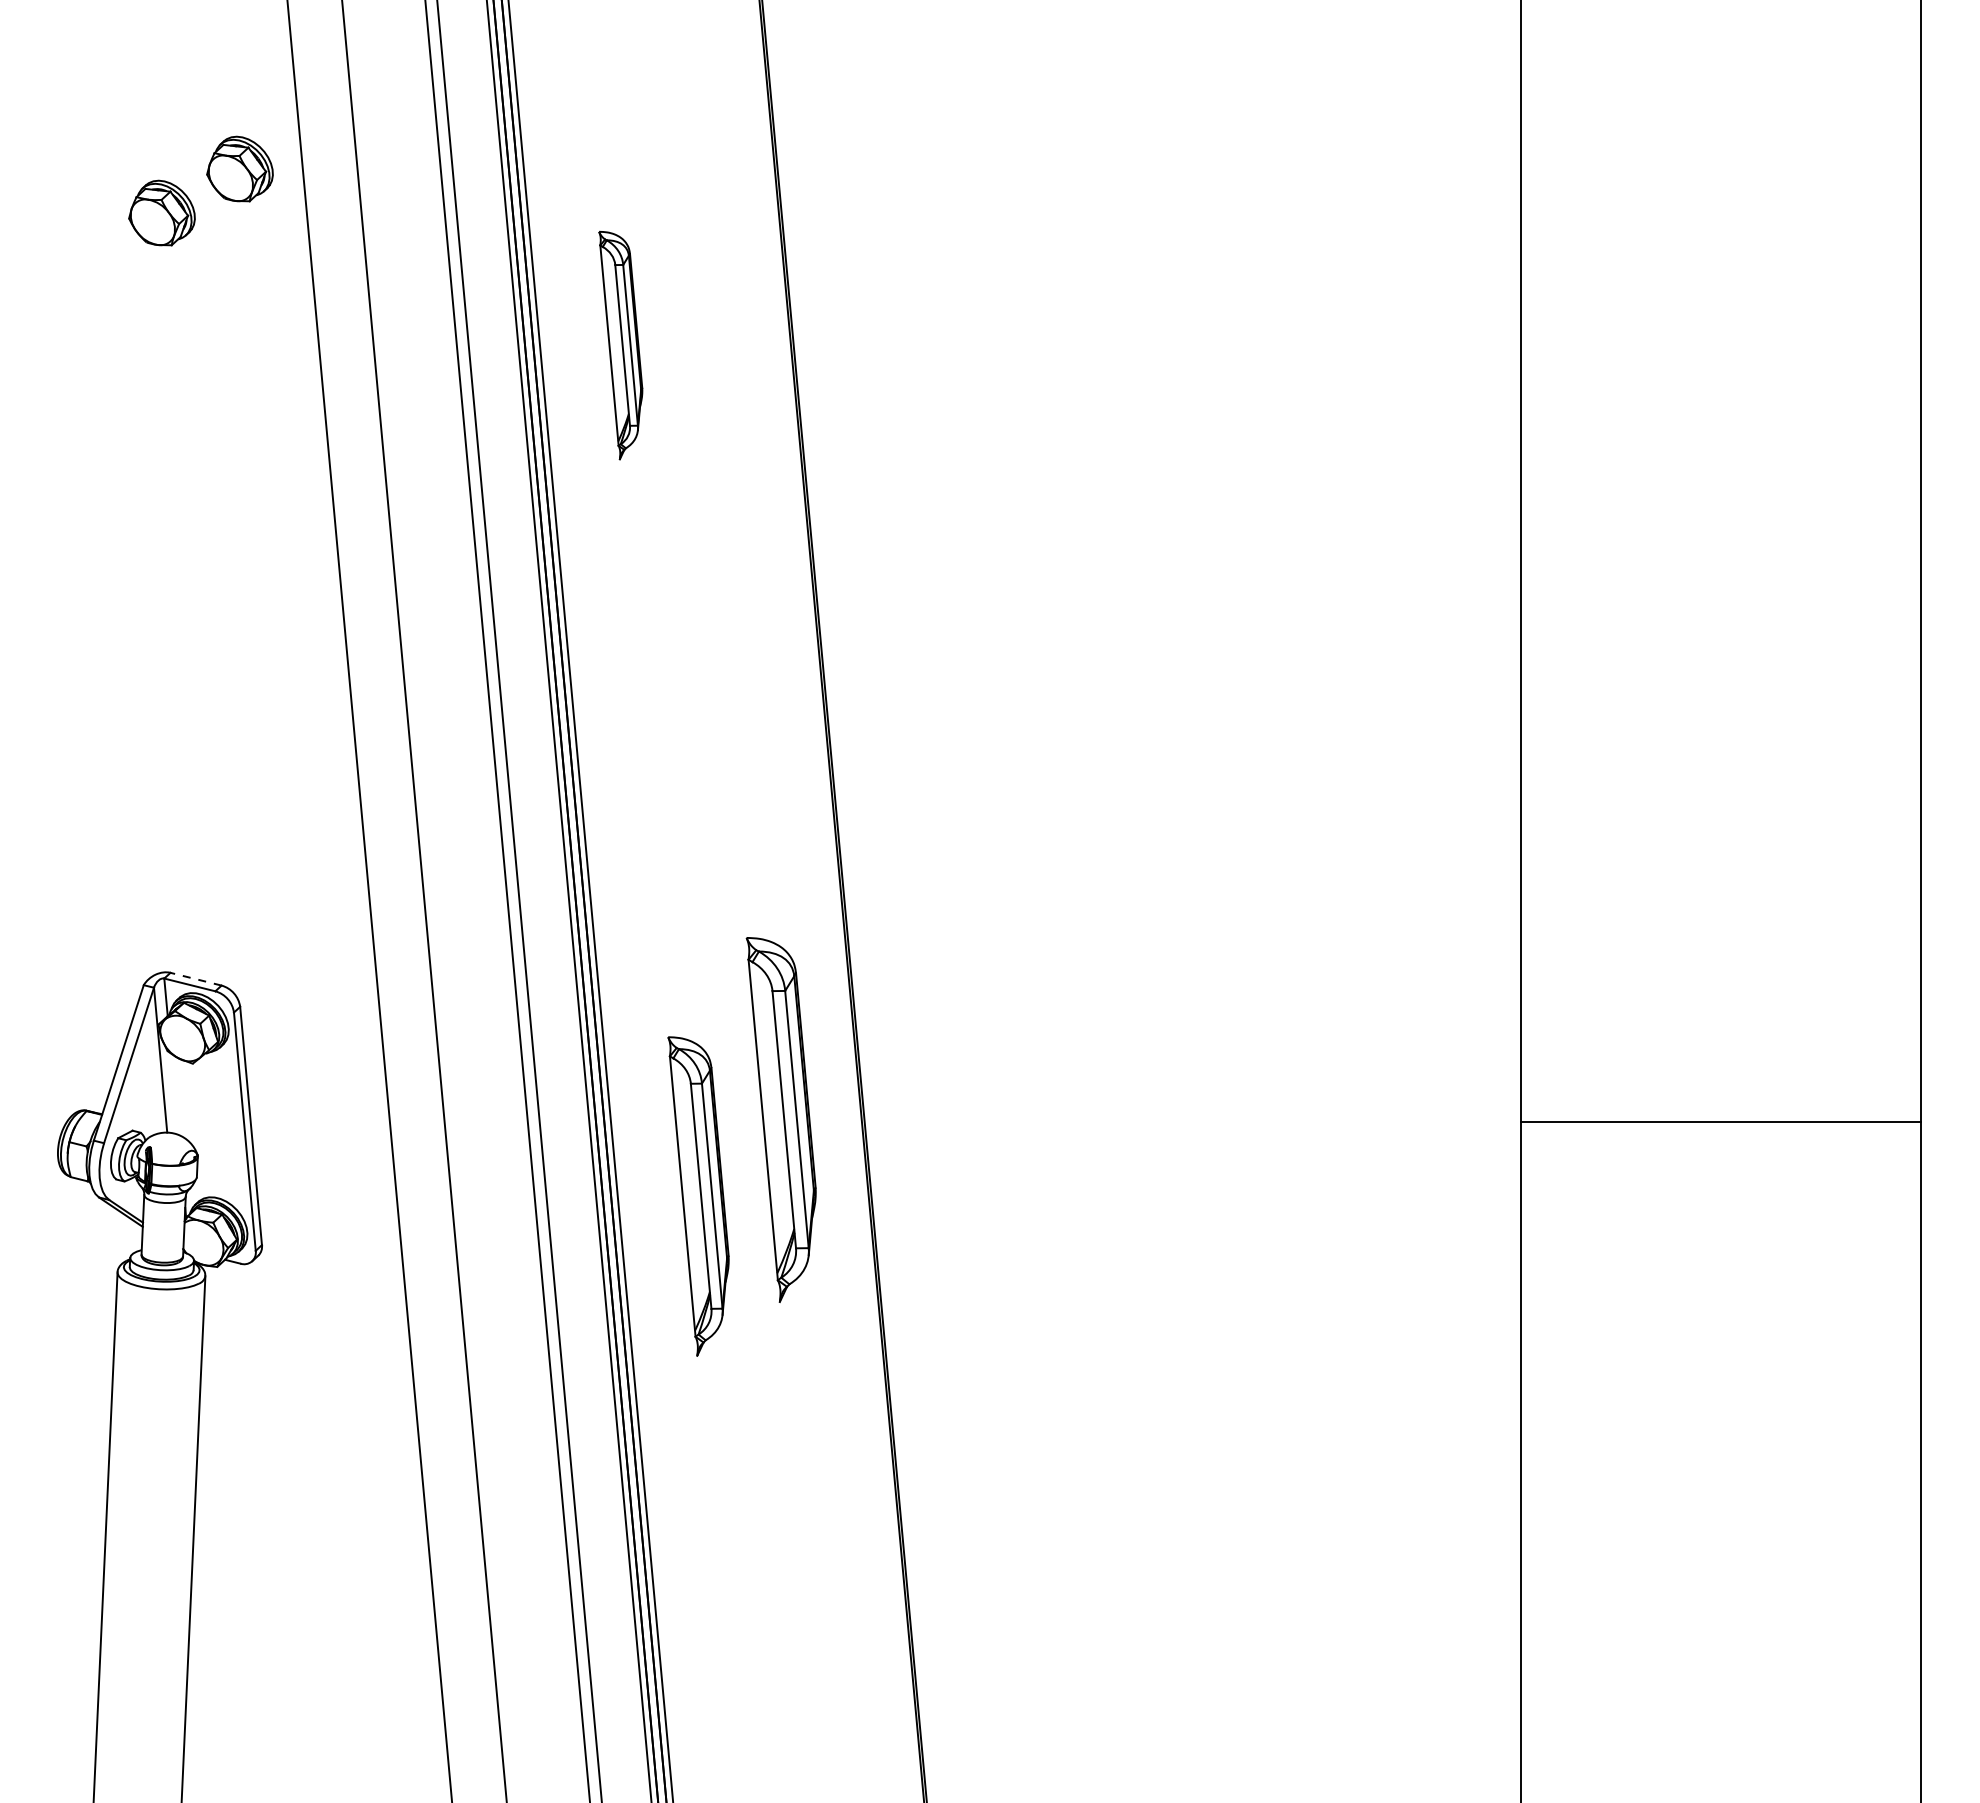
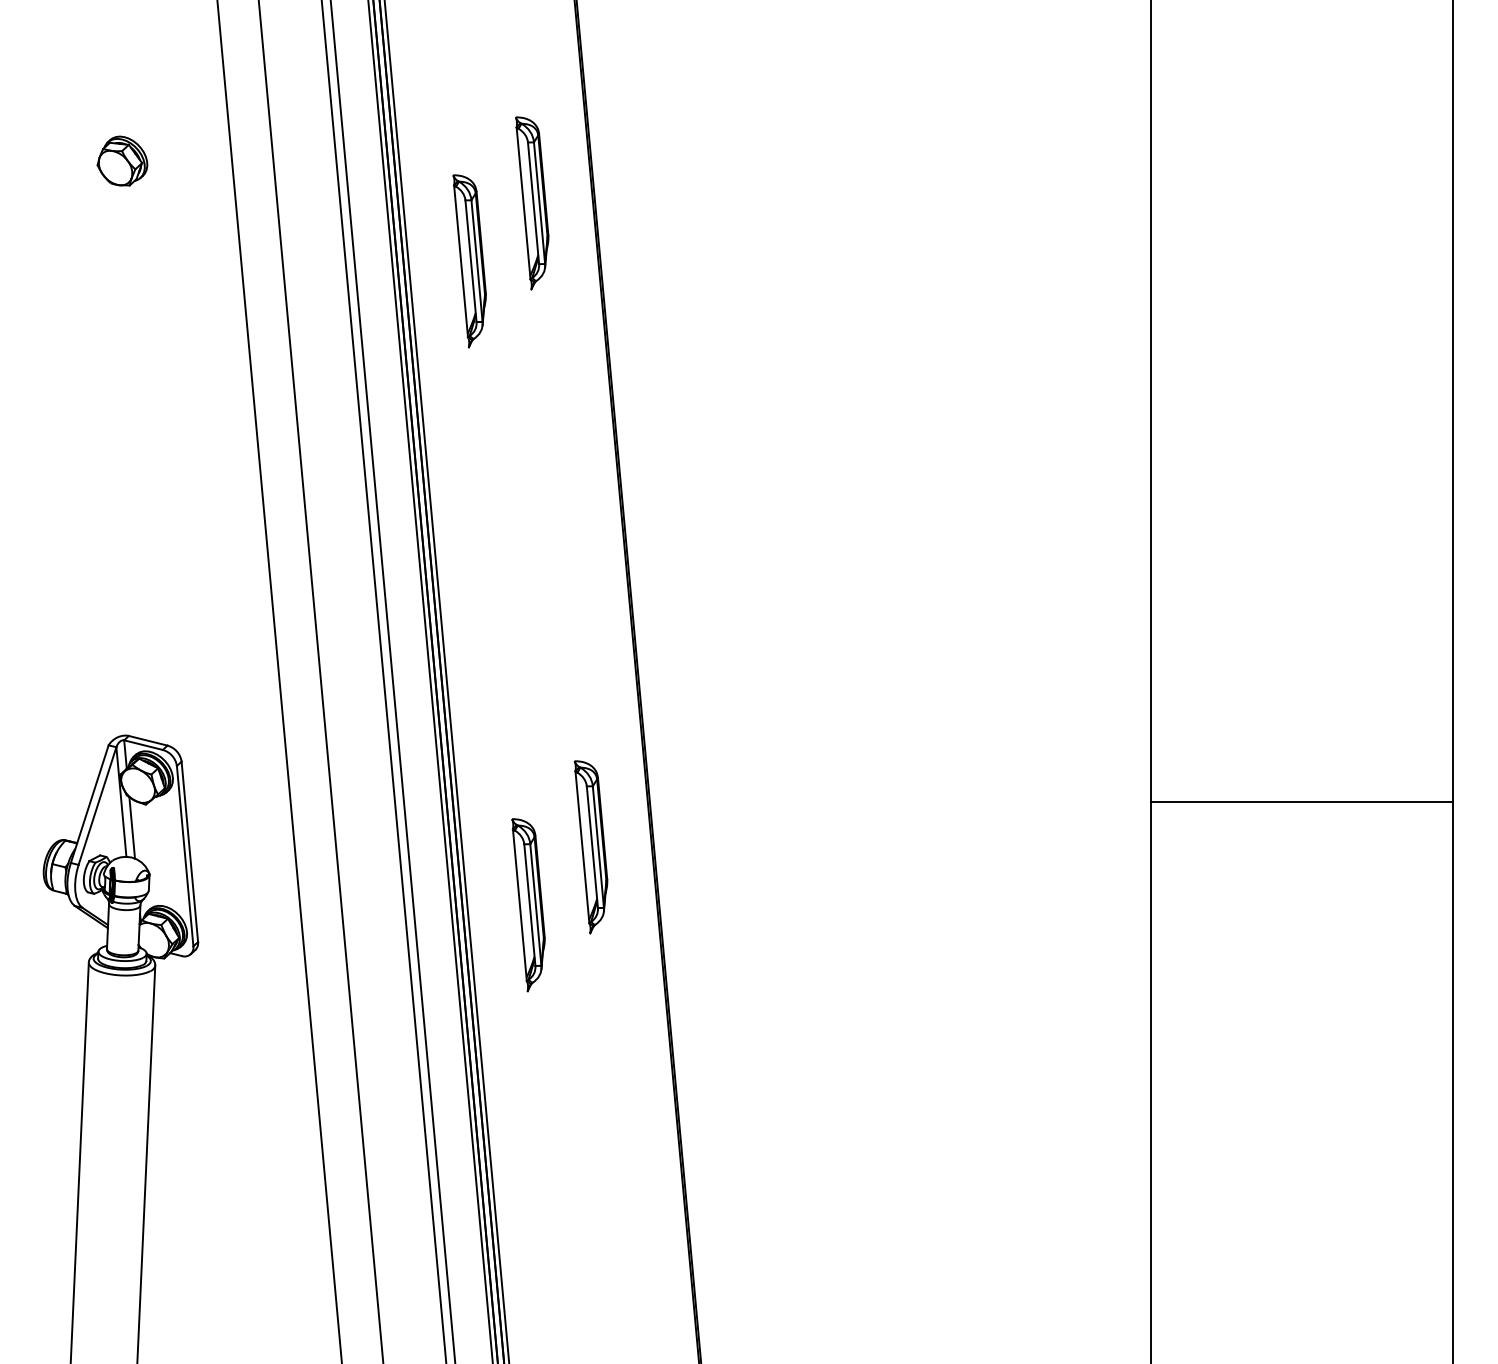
part: (239, 168) -> (181, 127), removed
part: (703, 268) -> (532, 203), added
line: (195, 979) -> (147, 741), dashed -> solid
line: (174, 1093) -> (131, 827), added
part: (780, 1119) -> (590, 846), size x0.62
line: (1720, 1121) -> (1301, 801), moved
part: (698, 1196) -> (528, 905), size x0.71

